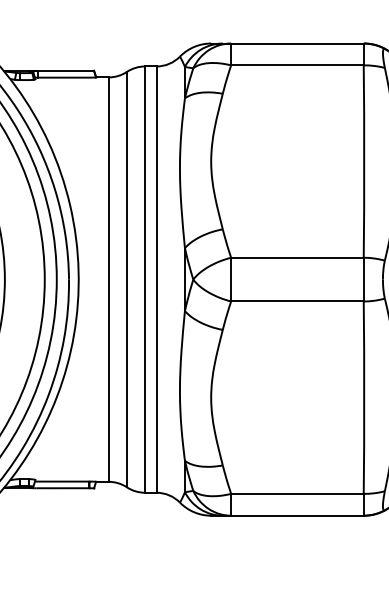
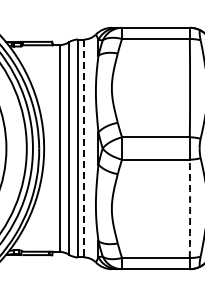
line: (155, 279) -> (83, 148), solid -> dashed
arc: (365, 397) -> (190, 208), solid -> dashed

